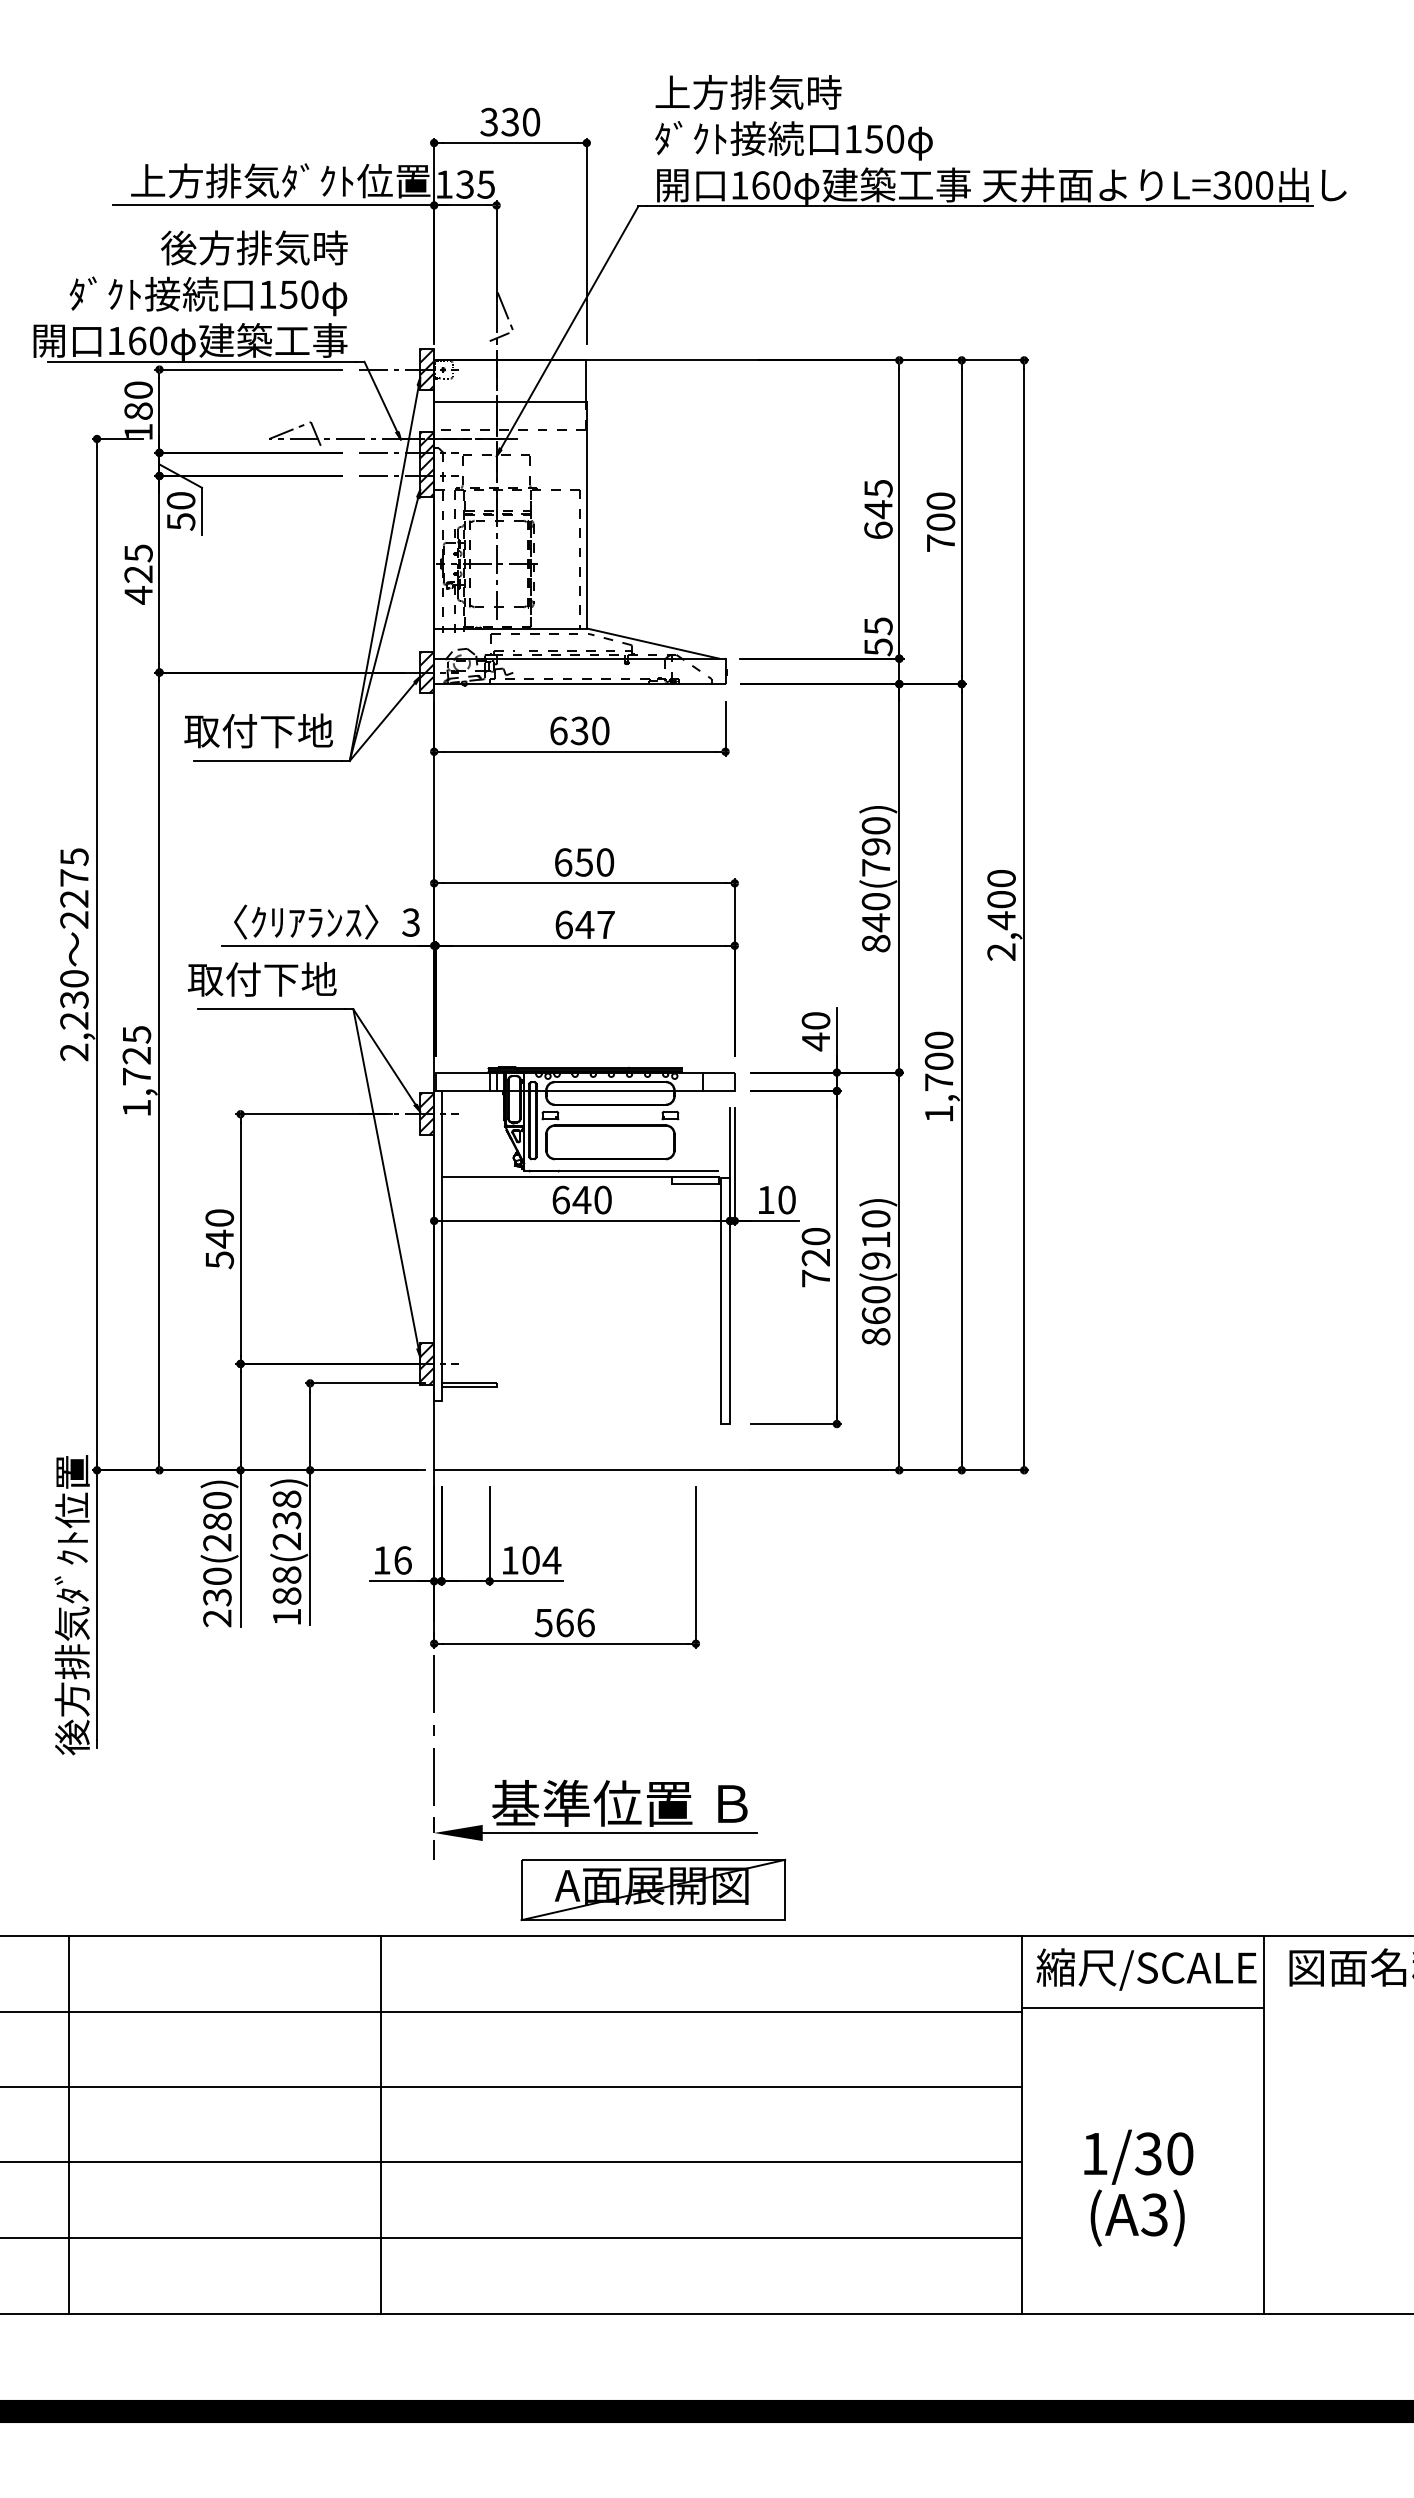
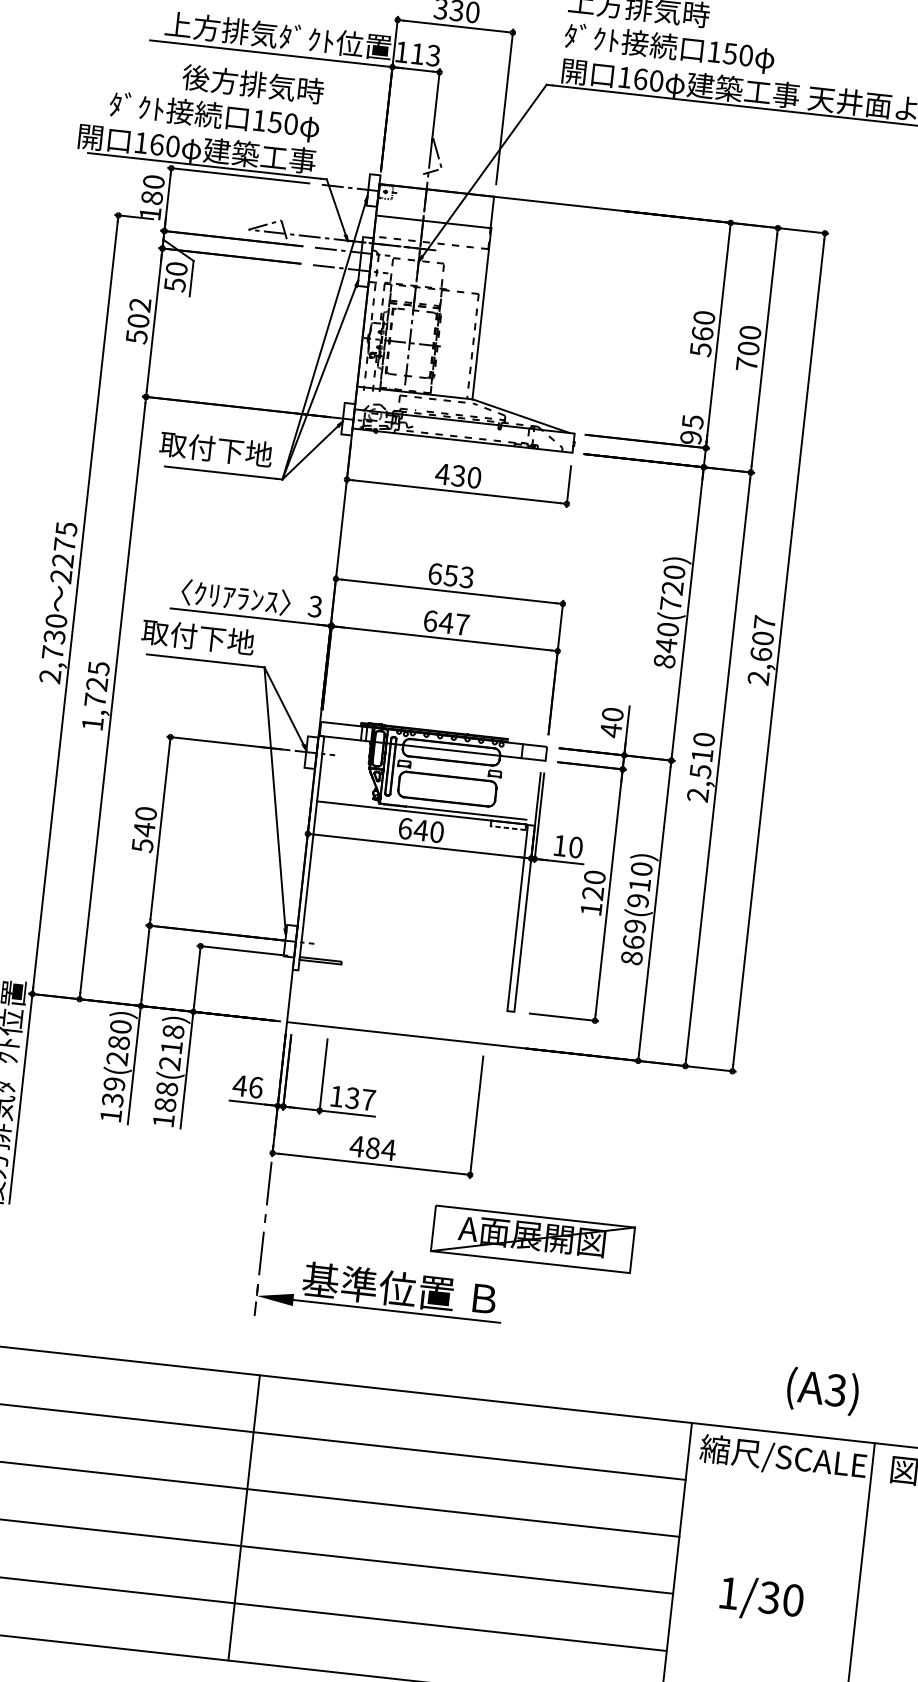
text: (475, 184) -> (425, 54), 135 -> 113
hatch: (427, 369) -> (373, 190), removed
hatch: (427, 464) -> (365, 262), removed
text: (878, 509) -> (702, 333), 645 -> 560
text: (138, 574) -> (138, 321), 425 -> 502
text: (878, 647) -> (691, 437), 55 -> 95
hatch: (427, 672) -> (348, 419), removed
text: (558, 730) -> (442, 473), 630 -> 430
text: (876, 846) -> (673, 588), 840(790) -> 840(720)
text: (605, 862) -> (467, 577), 650 -> 653
text: (1001, 899) -> (762, 638), 2,400 -> 2,607
text: (74, 1020) -> (52, 652), 2,230 -> 2,730
text: (938, 1087) -> (699, 775), 1,700 -> 2,510
hatch: (427, 1114) -> (311, 752), removed
line: (694, 1184) -> (507, 828), solid -> dashed
text: (815, 1278) -> (590, 909), 720 -> 120
text: (875, 1294) -> (634, 926), 860(910) -> 869(910)
hatch: (427, 1363) -> (290, 940), removed
text: (286, 1520) -> (171, 1047), 188(238) -> 188(218)
text: (381, 1560) -> (239, 1085), 16 -> 46
text: (541, 1560) -> (360, 1099), 104 -> 137
text: (217, 1597) -> (112, 1100), 230(280) -> 139(280)
text: (564, 1622) -> (372, 1147), 566 -> 484
part: (653, 1889) -> (533, 1238), moved
line: (1142, 2007) -> (777, 1486), removed
line: (380, 2125) -> (244, 1518), moved
text: (1137, 2217) -> (822, 1390), moved

